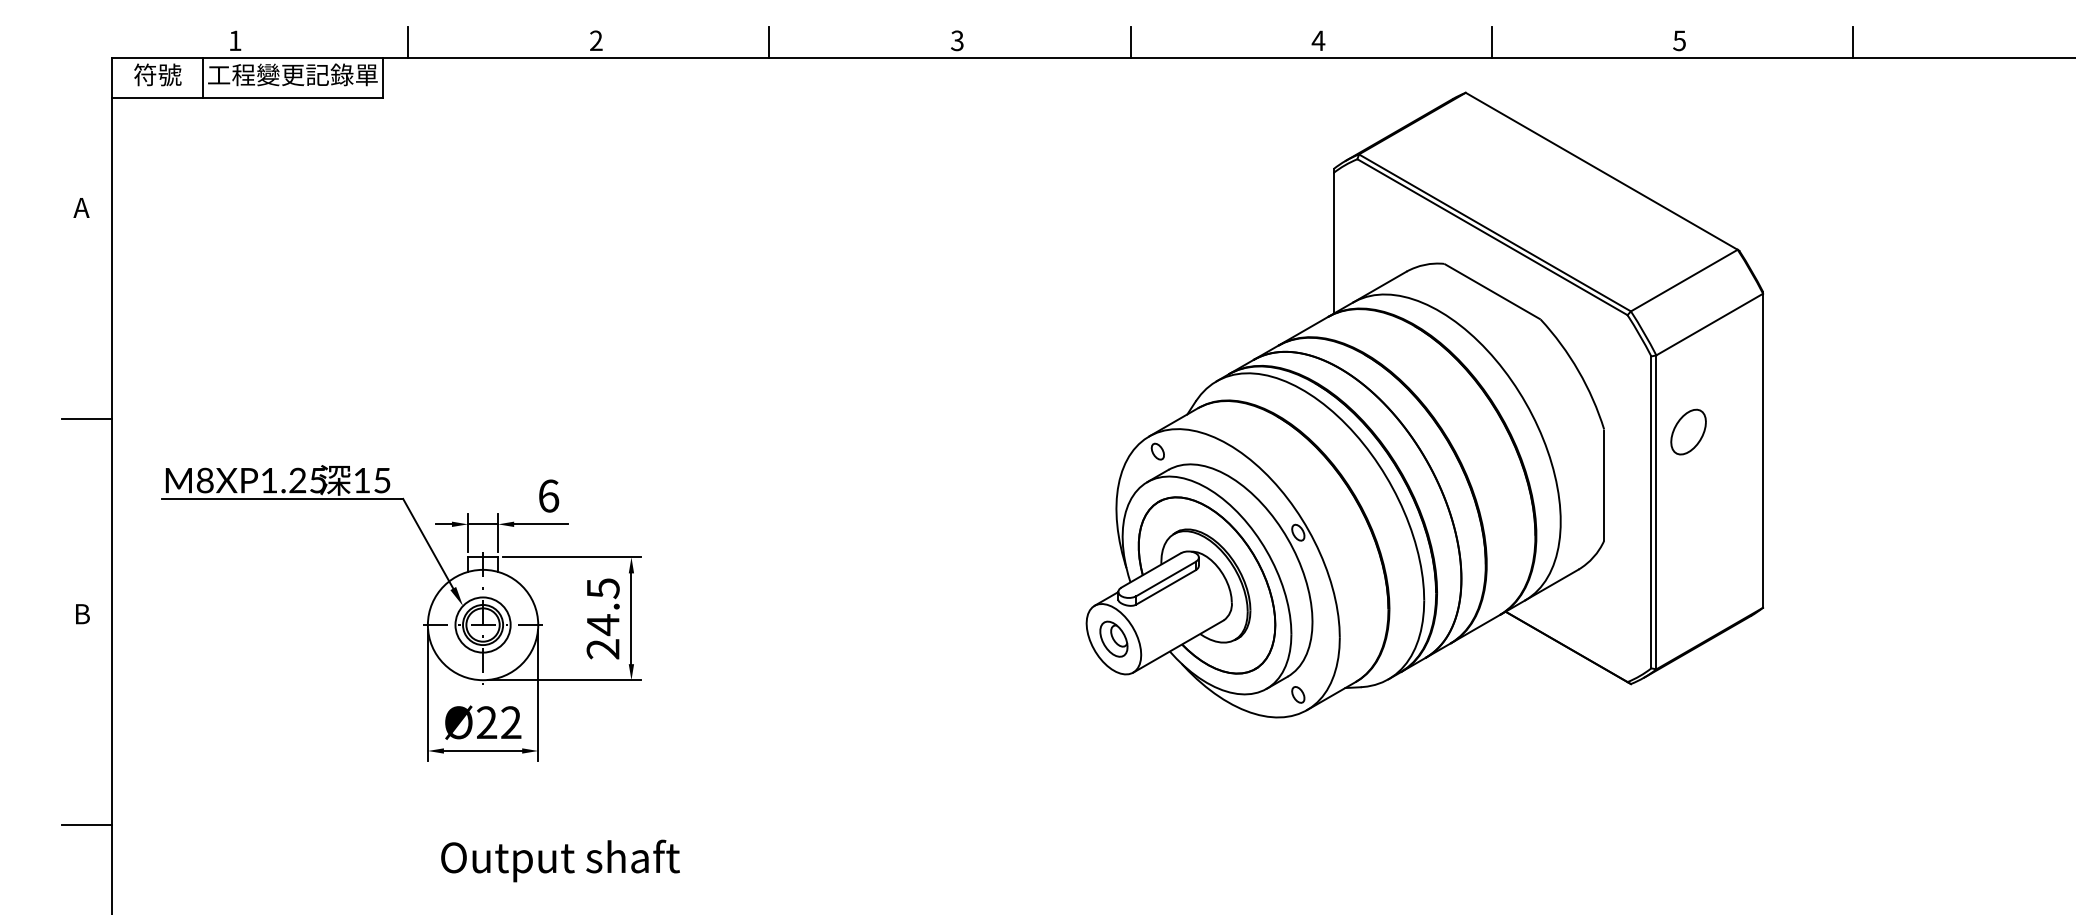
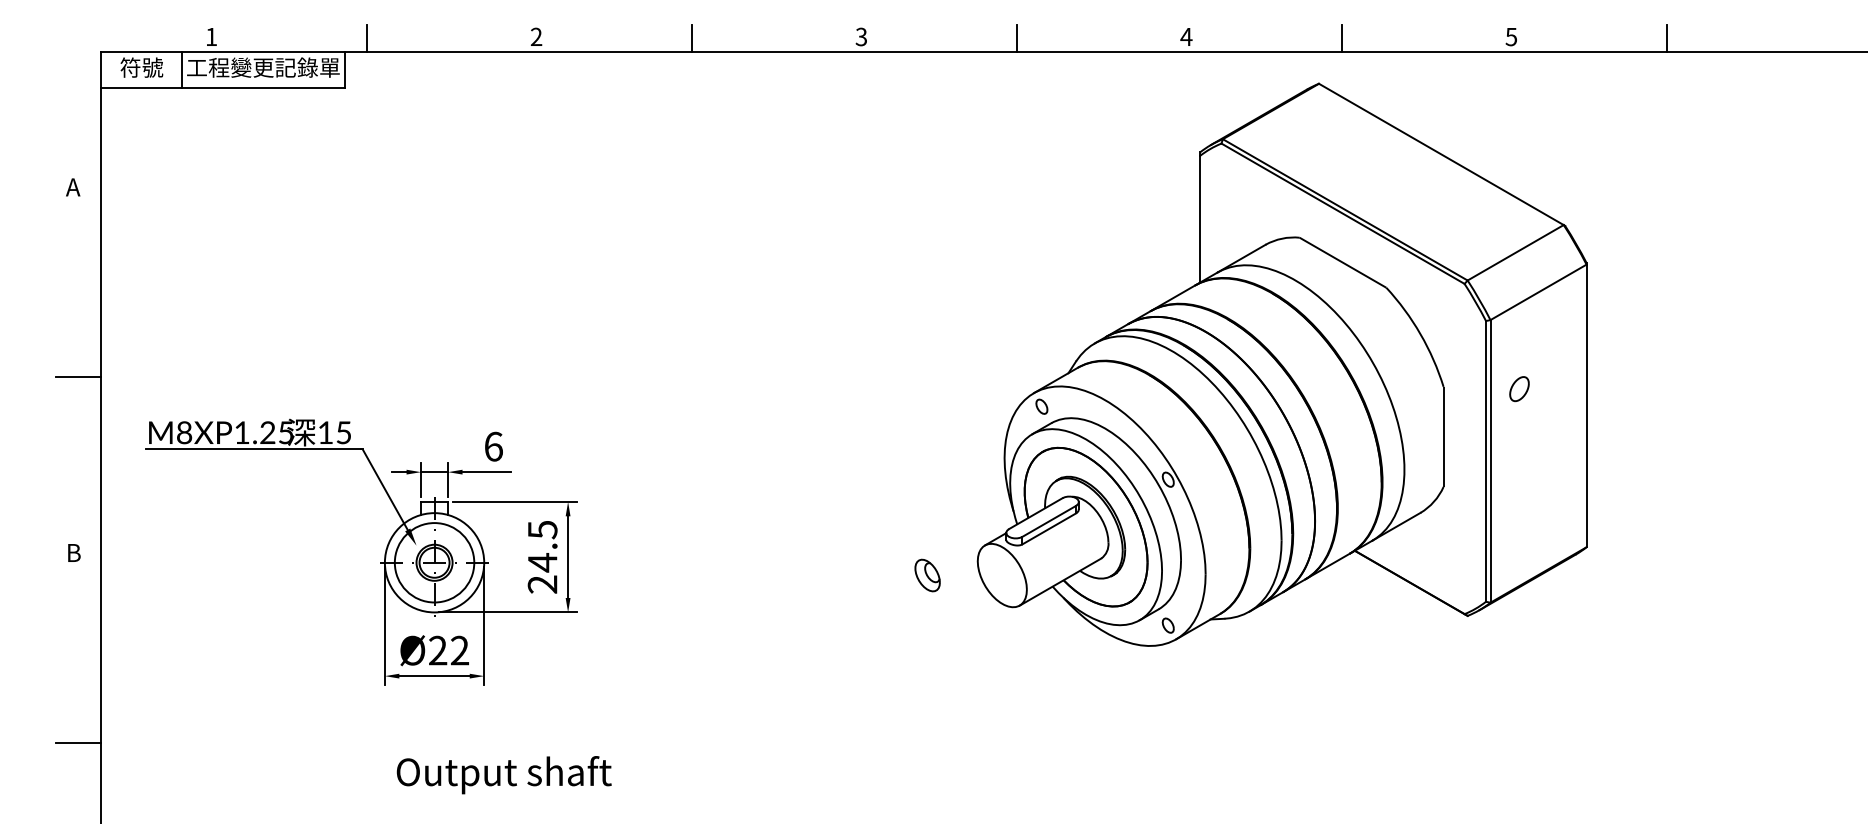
part: (1688, 431) -> (1519, 388), size x0.6
circle: (482, 624) -> (434, 562), size x1.6
part: (1113, 638) -> (927, 574), moved

